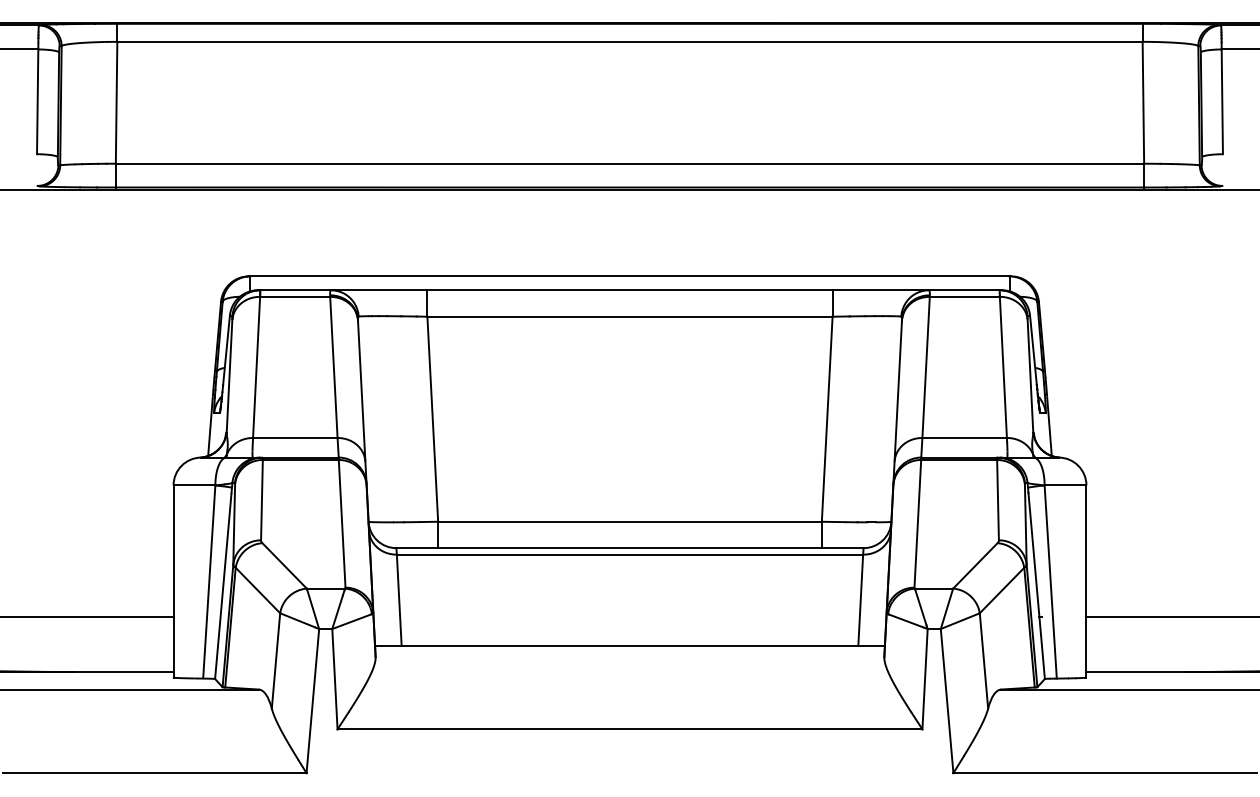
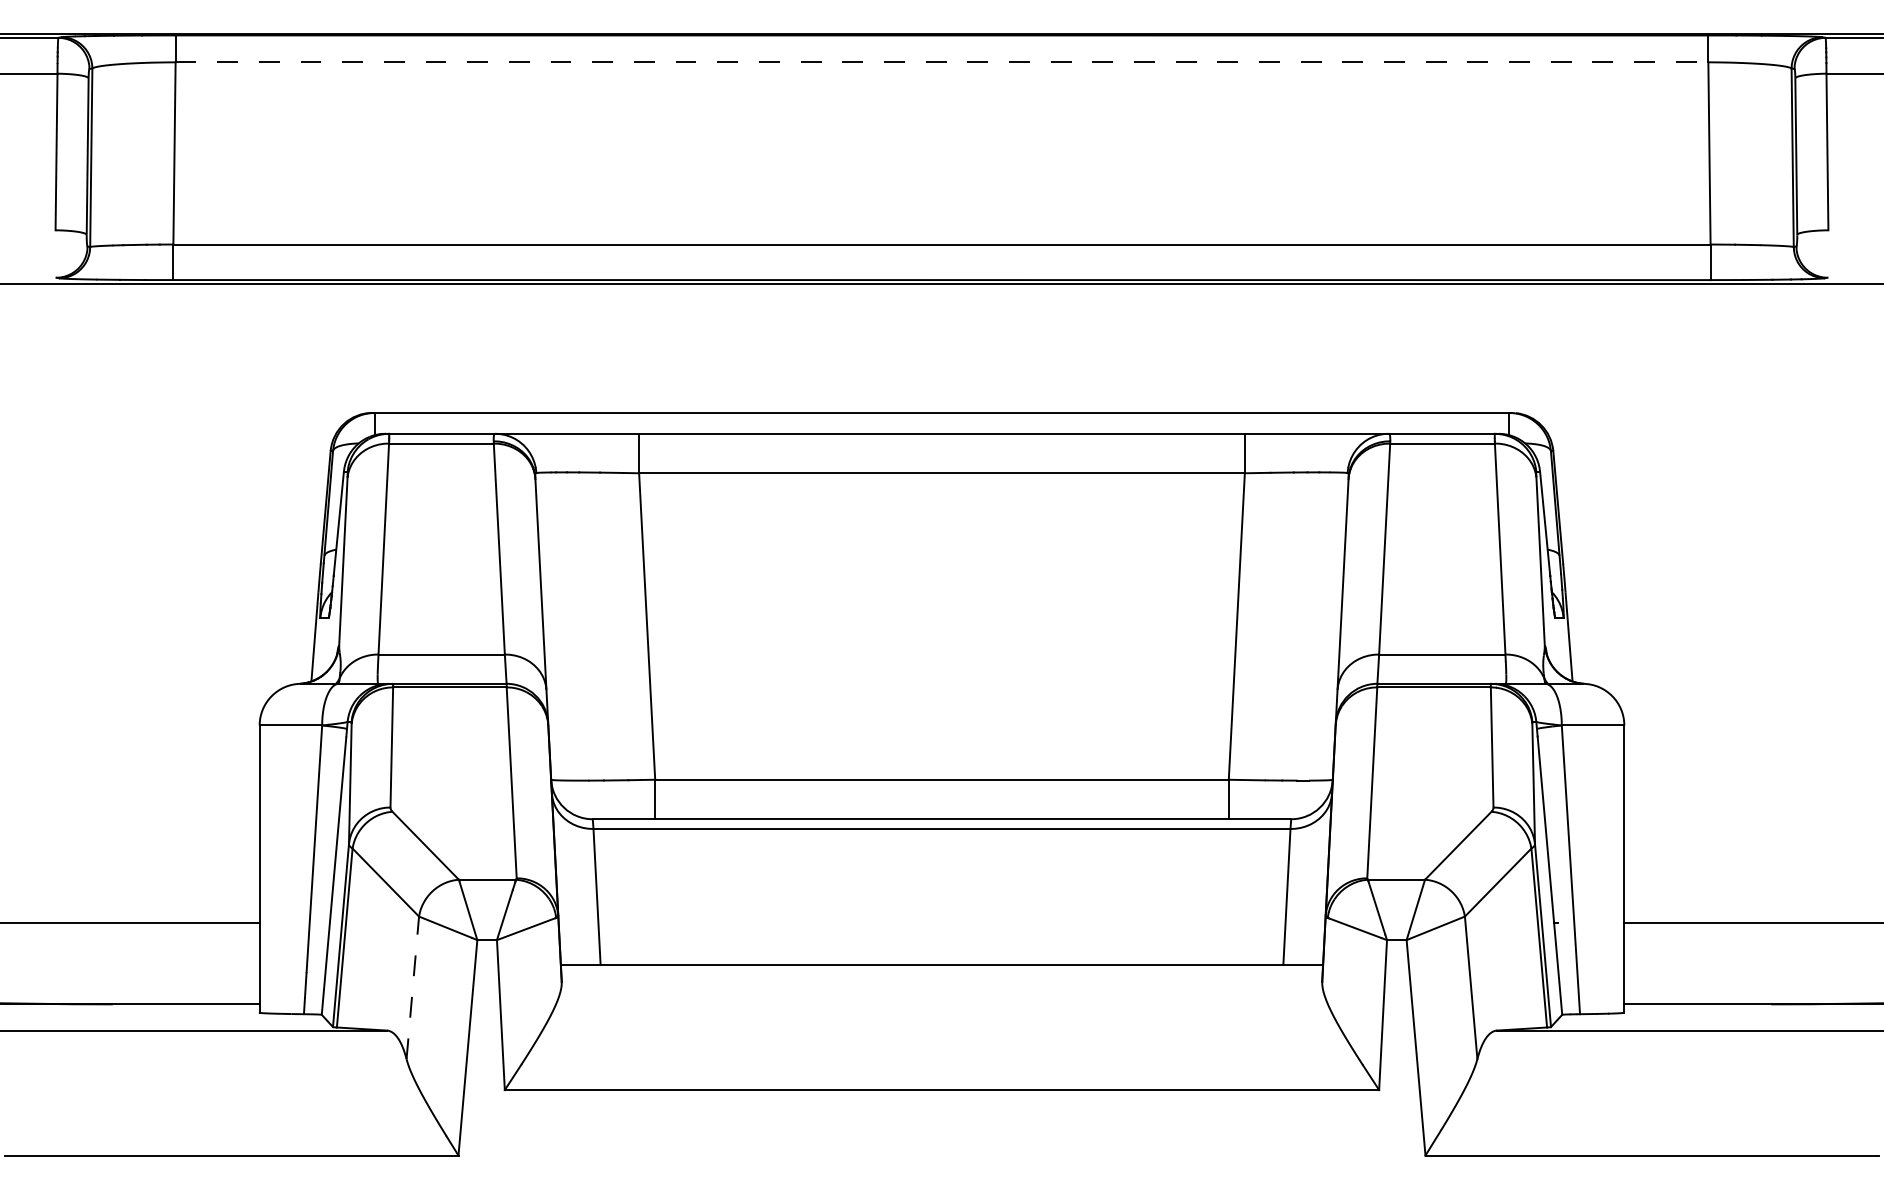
line: (629, 41) -> (941, 61), solid -> dashed
line: (276, 660) -> (413, 987), solid -> dashed

